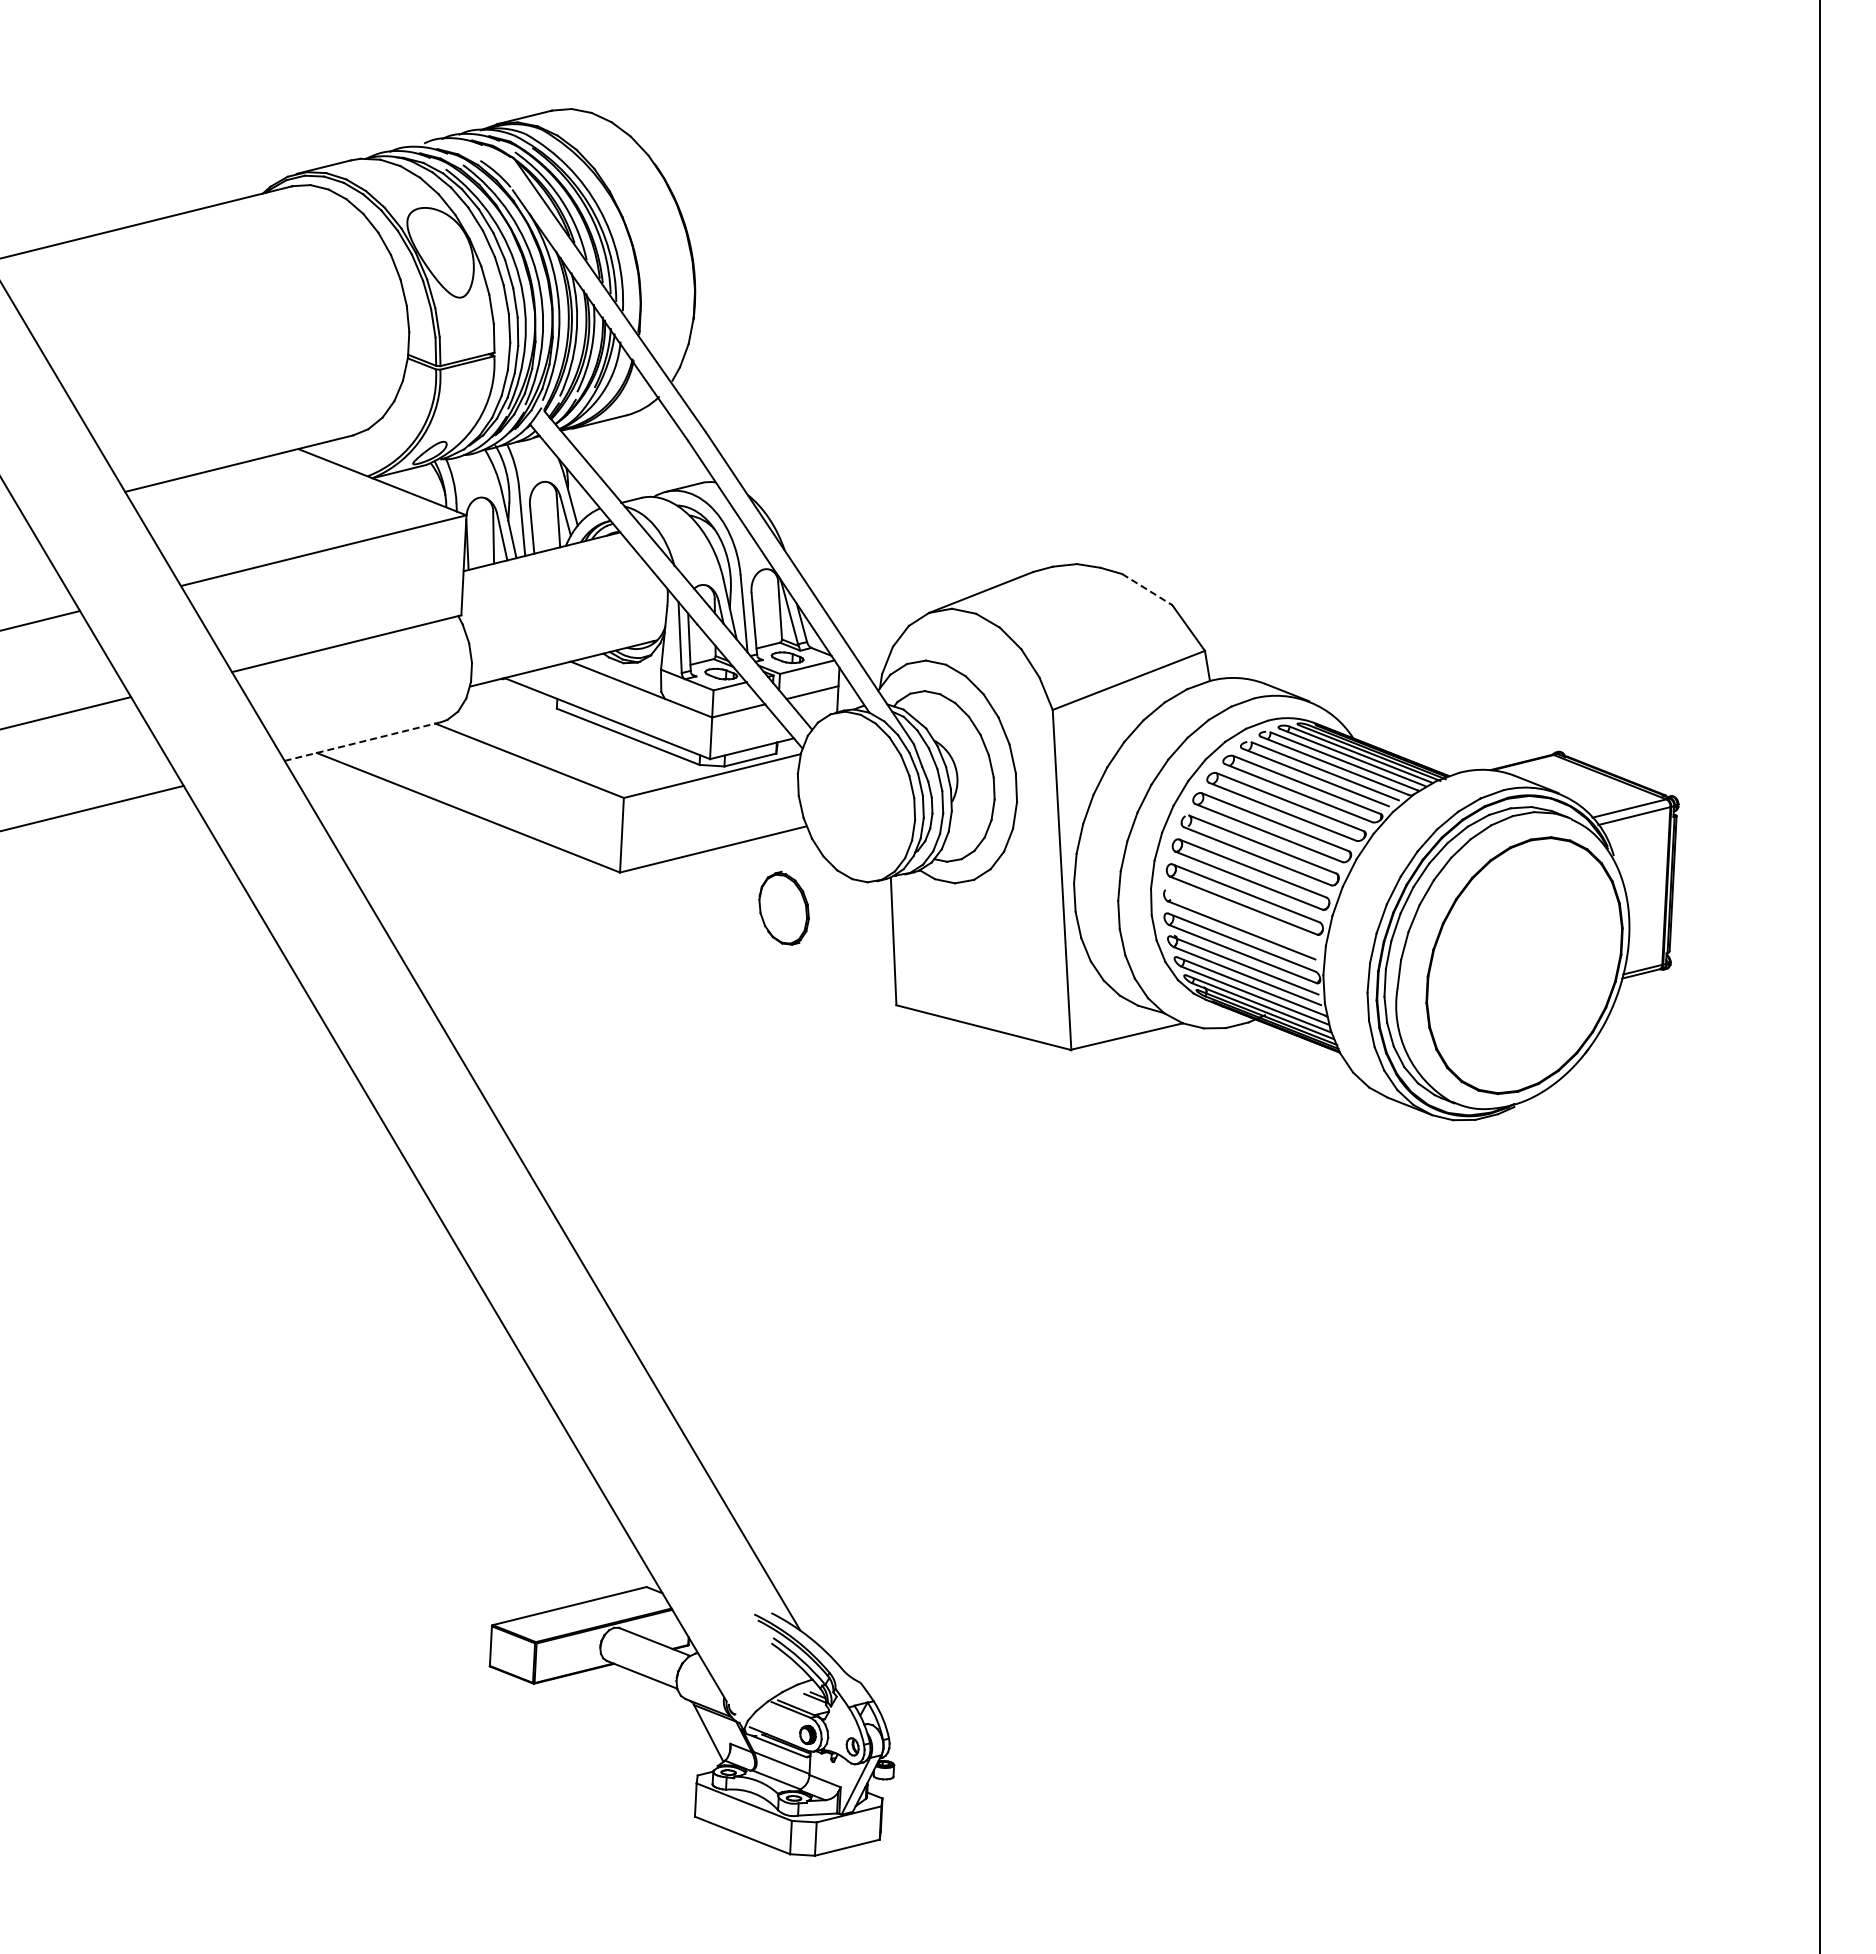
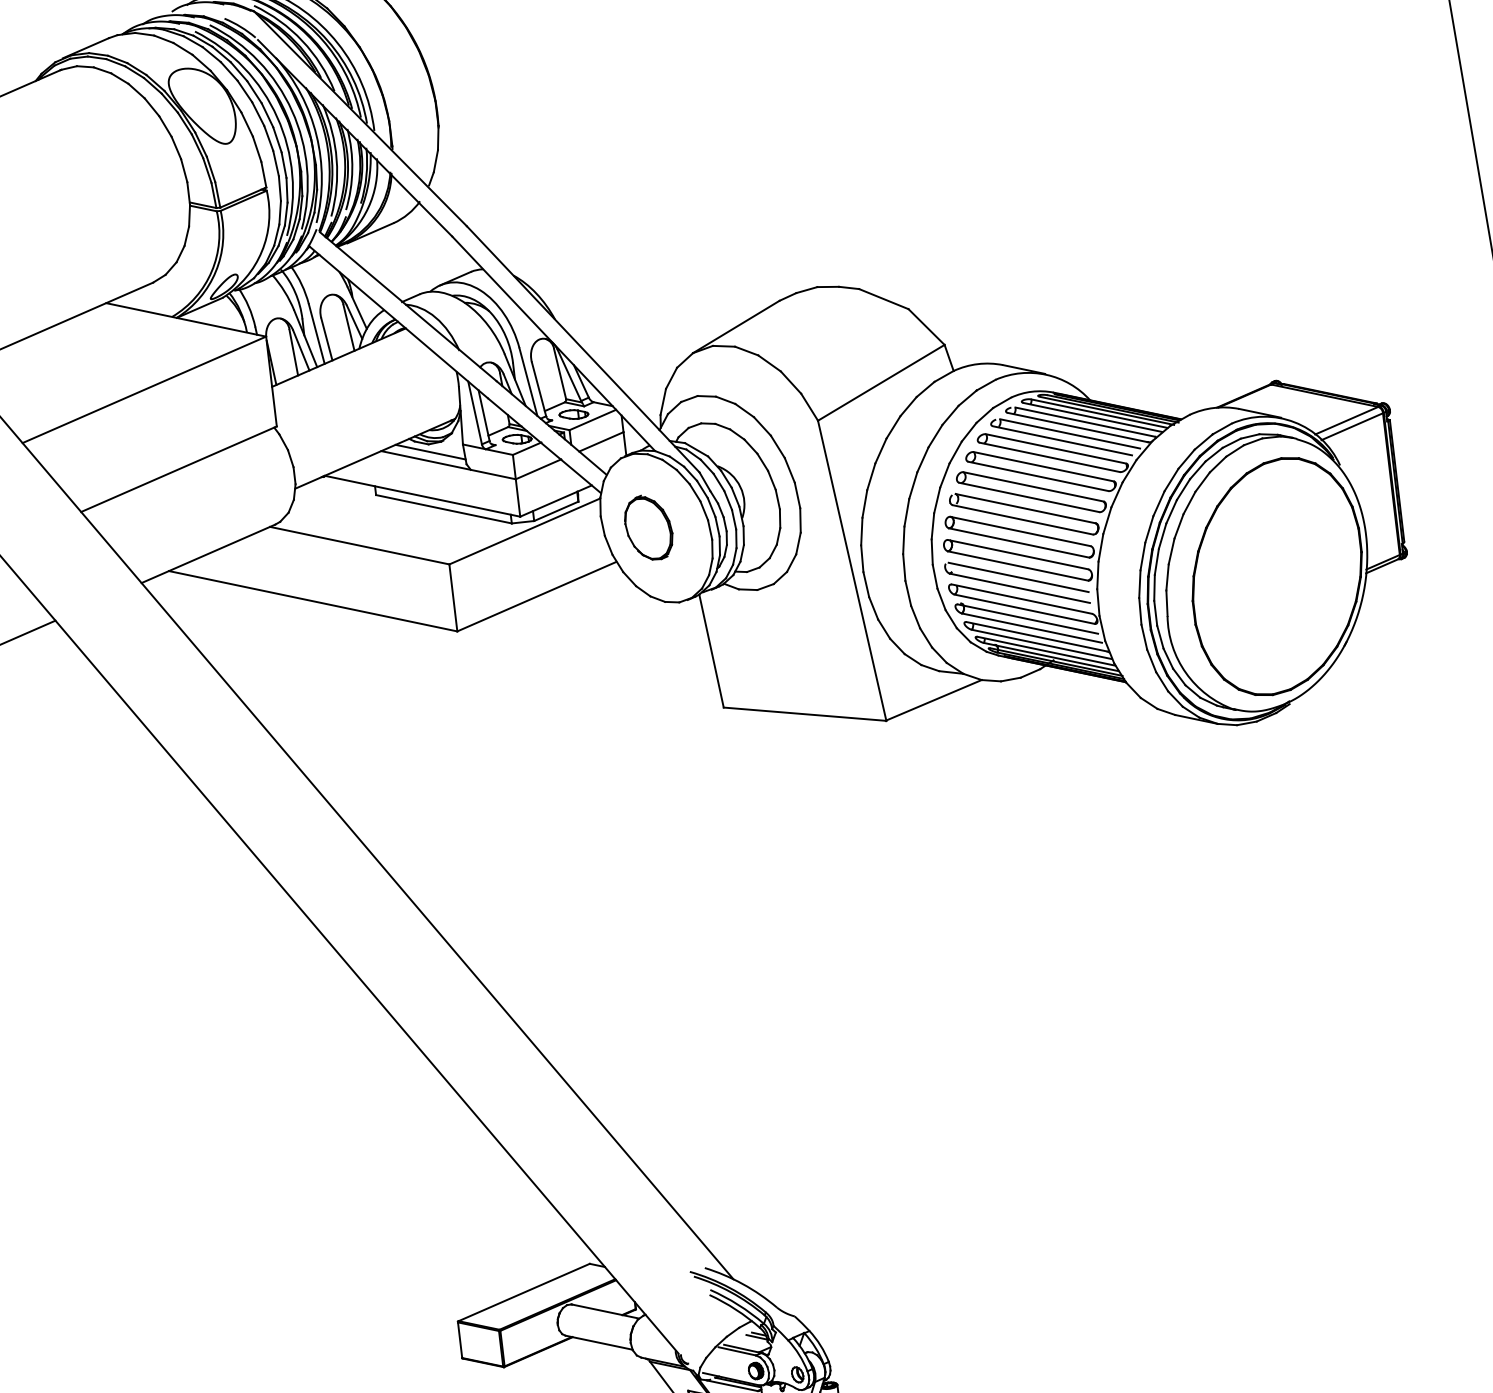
line: (1147, 589) -> (884, 298), dashed -> solid
line: (624, 671) -> (430, 451), added
line: (363, 741) -> (208, 553), dashed -> solid
part: (783, 907) -> (648, 527), moved
line: (1241, 918) -> (1017, 577), added

